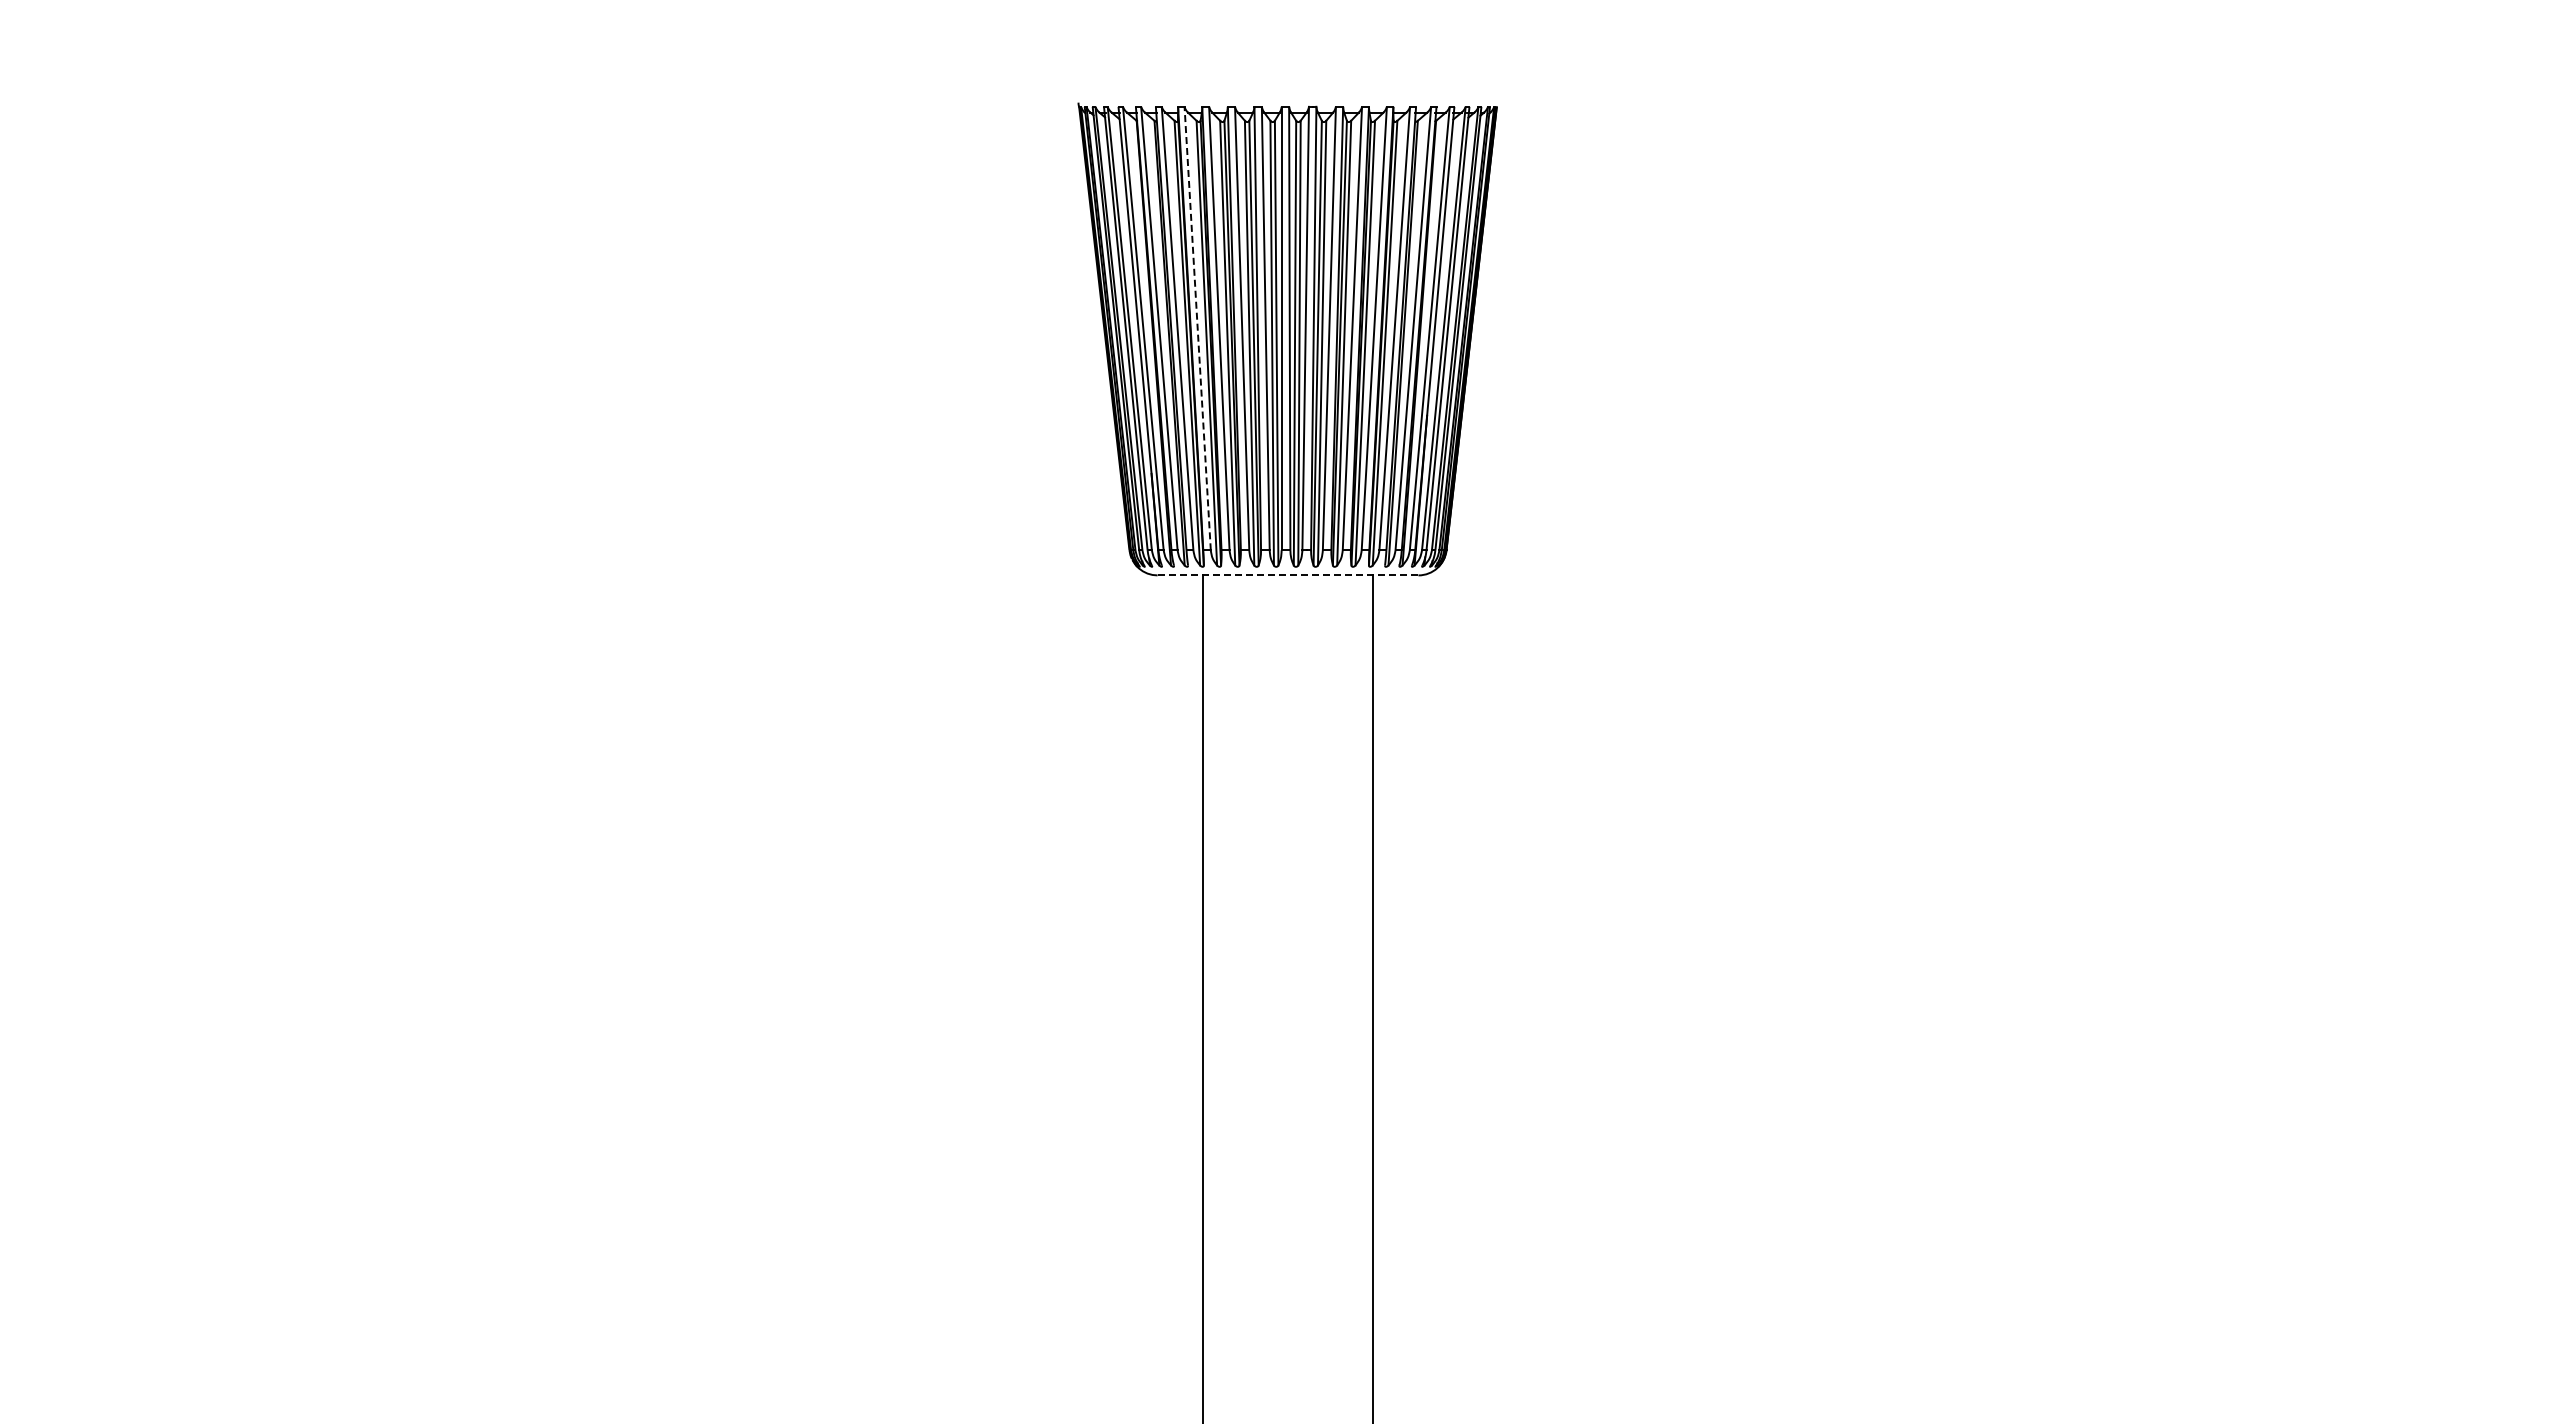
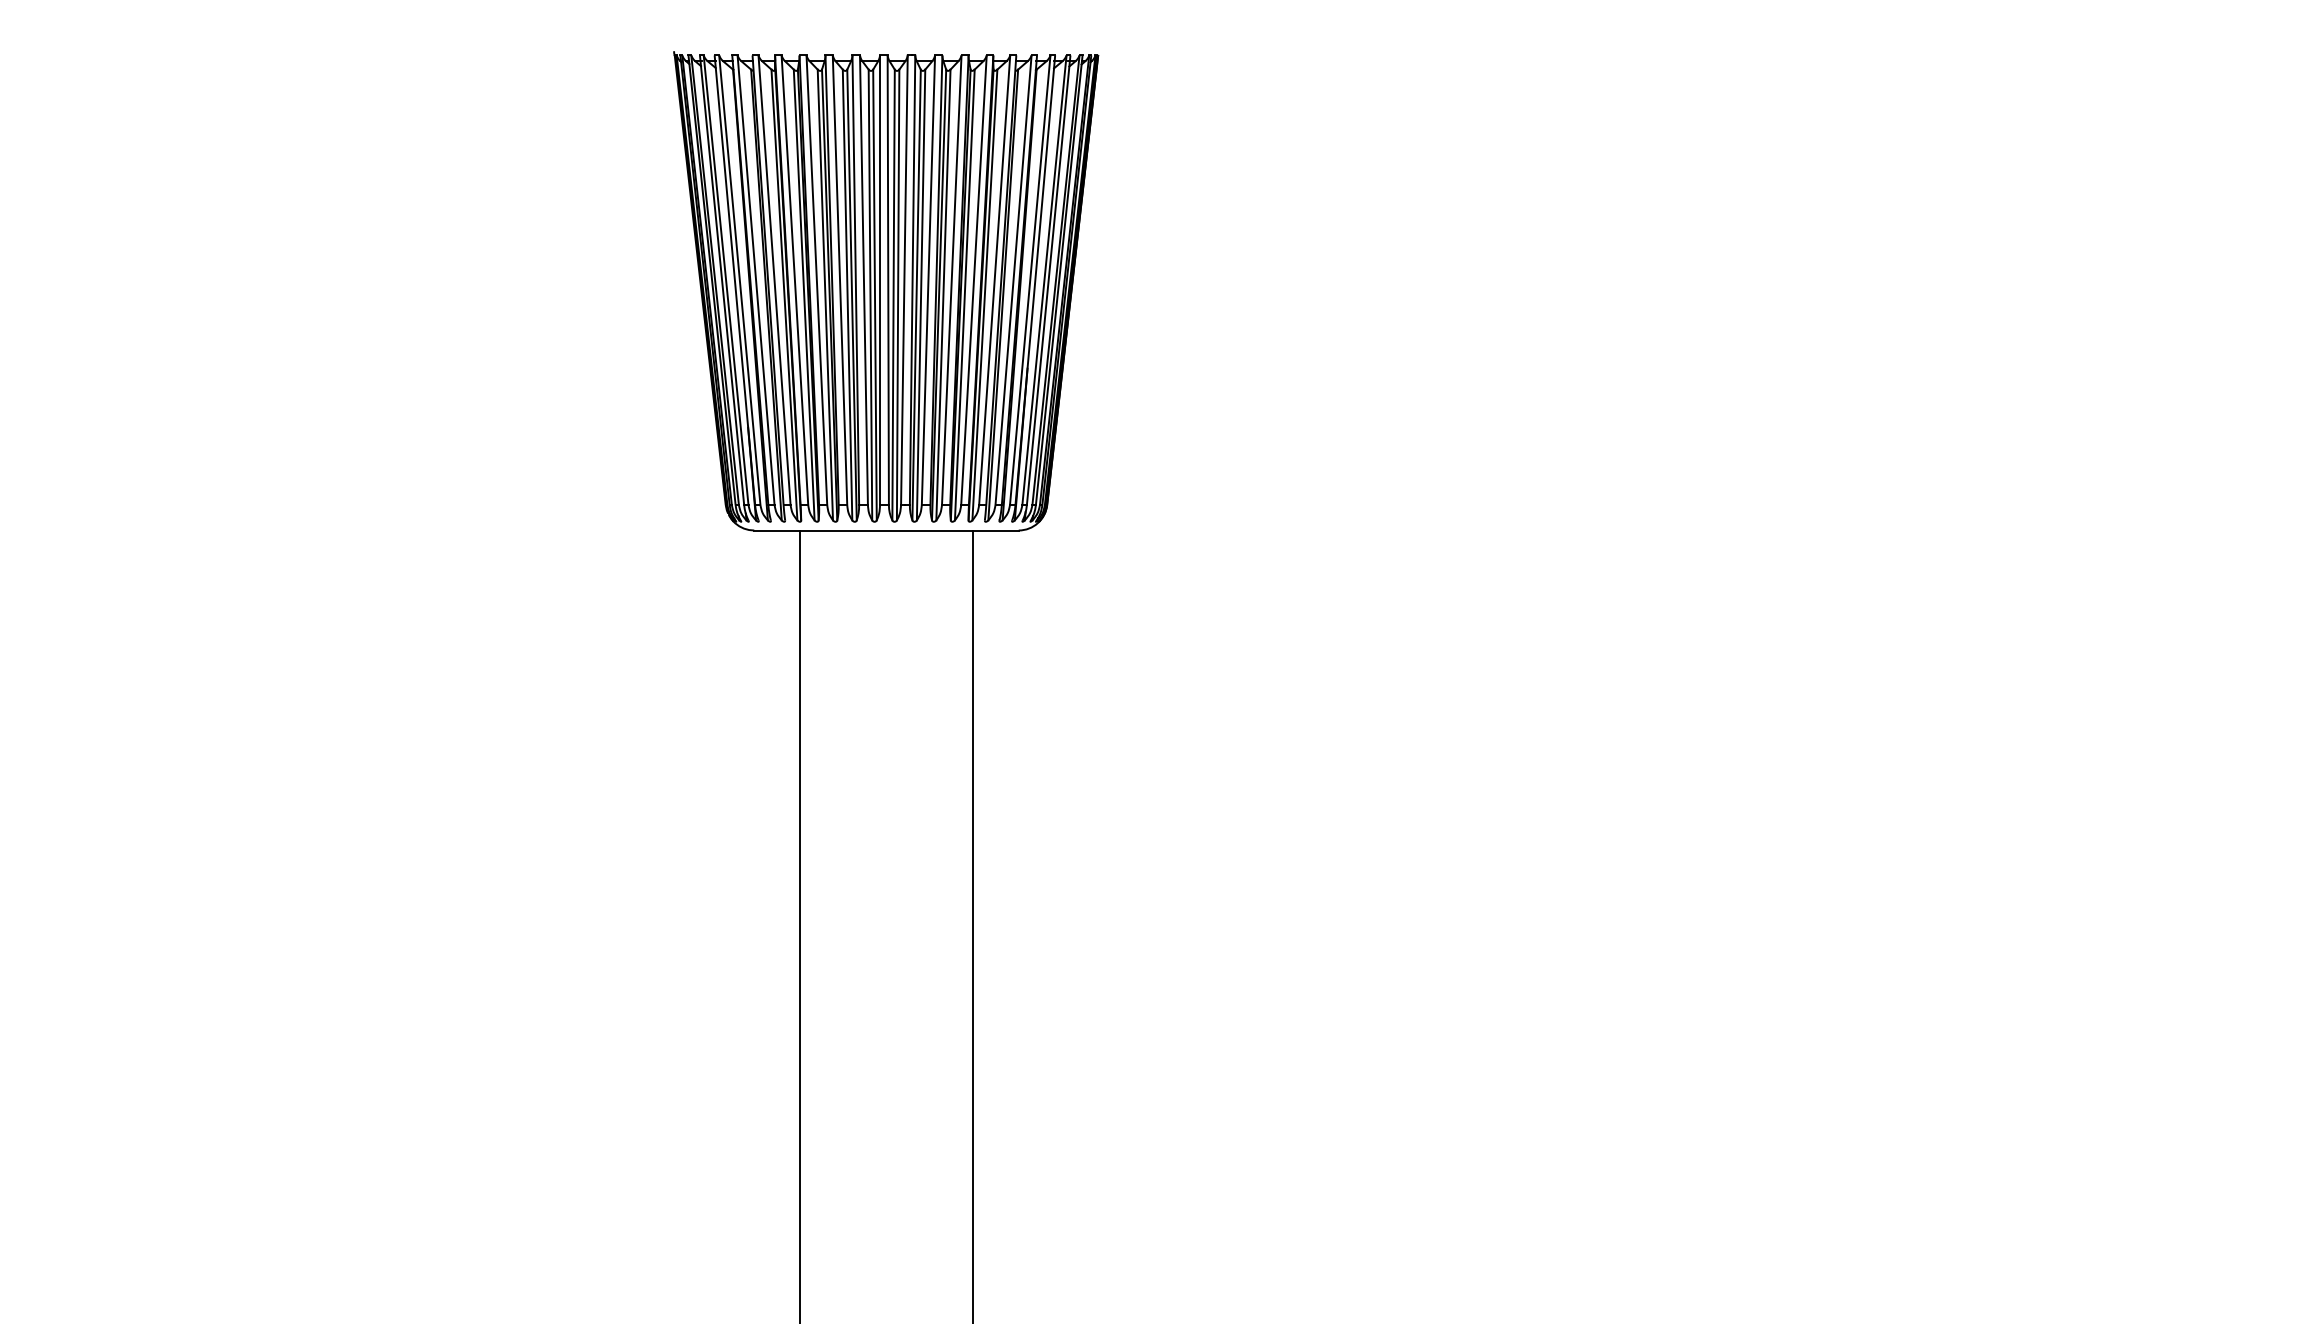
line: (1197, 327) -> (794, 279), dashed -> solid
line: (1287, 575) -> (885, 530), dashed -> solid

